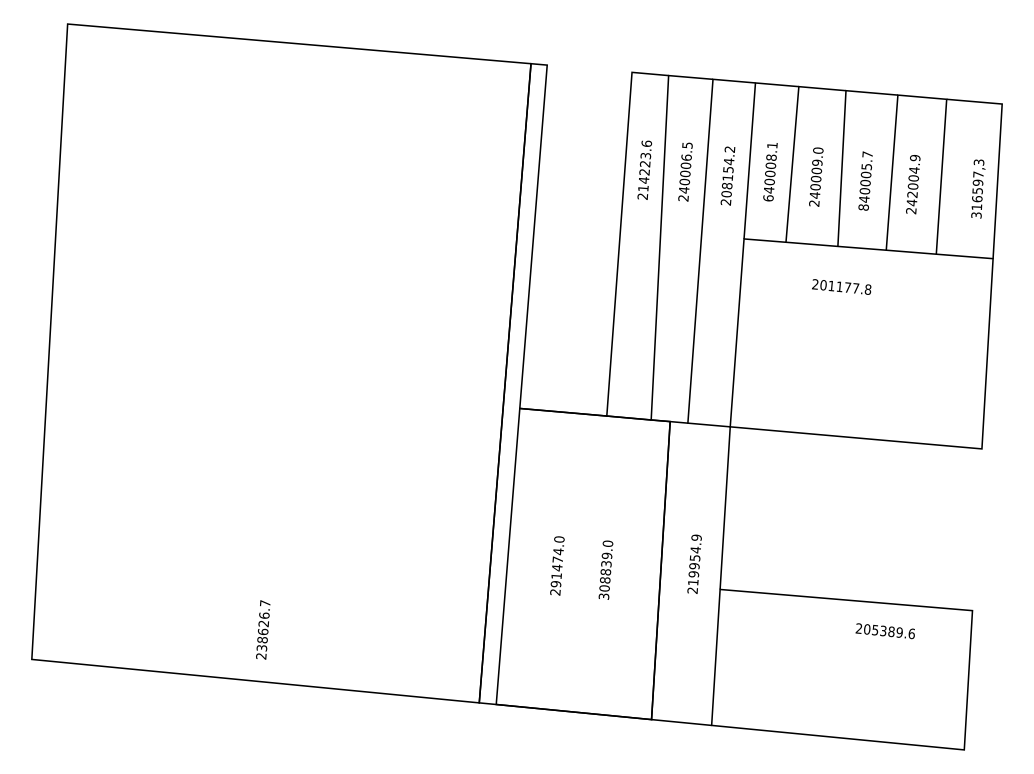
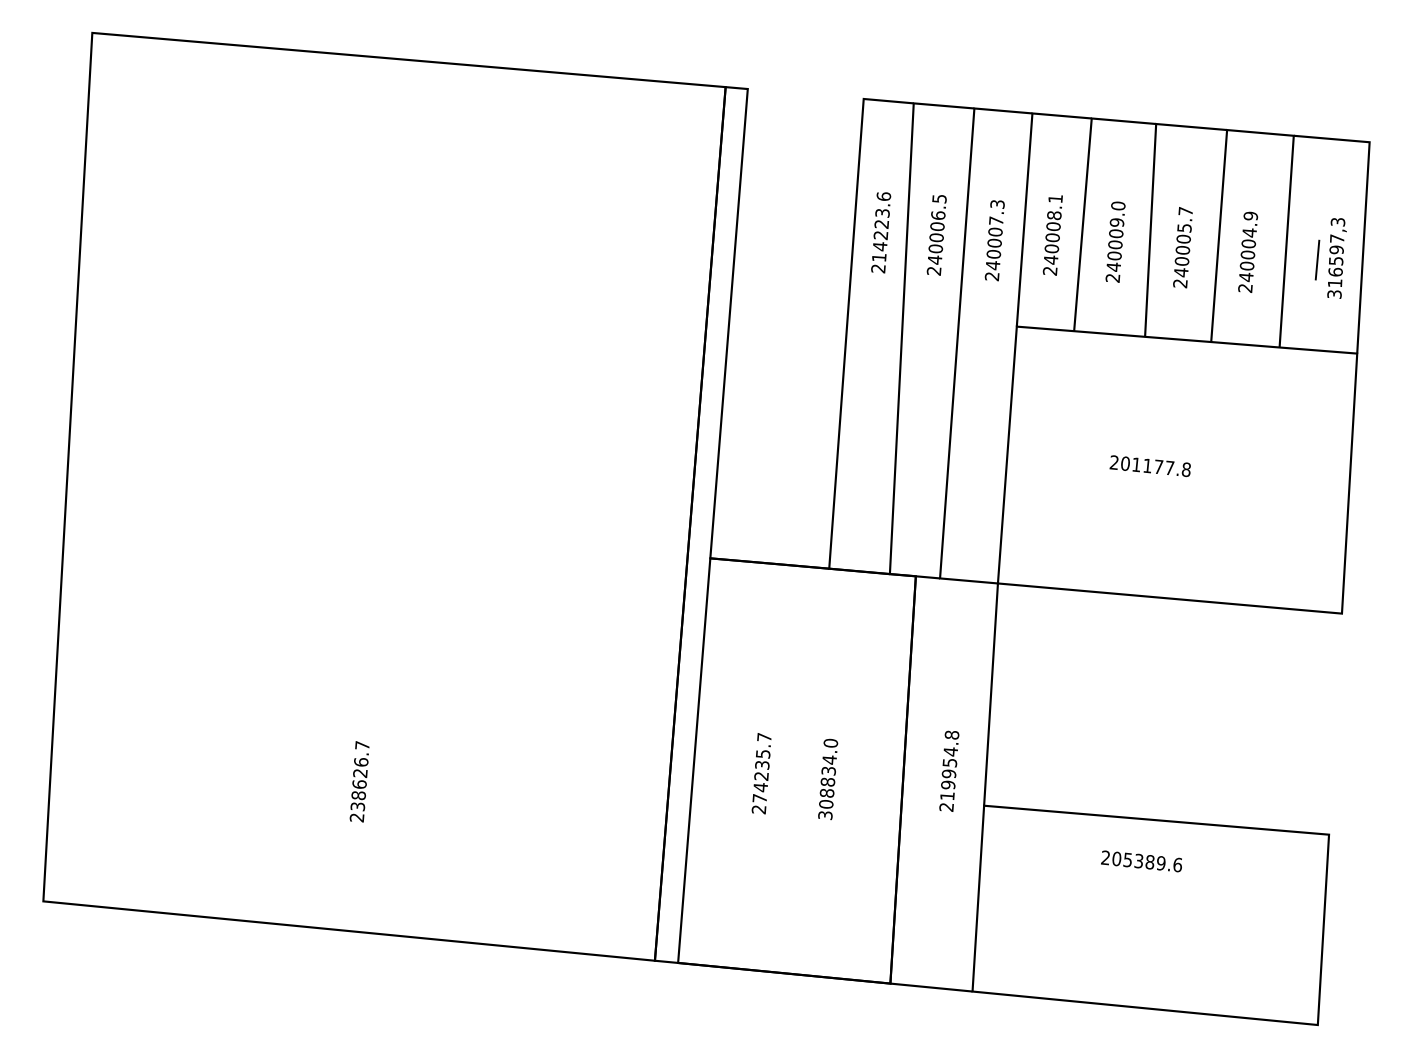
text: (728, 171) -> (995, 234), 208154.2 -> 240007.3
line: (963, 190) -> (1316, 260), added
text: (912, 194) -> (1247, 265), 242004.9 -> 240004.9
text: (768, 198) -> (1050, 271), 640008.1 -> 240008.1
text: (863, 207) -> (1180, 283), 840005.7 -> 240005.7
text: (841, 286) -> (1150, 465), moved
text: (696, 537) -> (951, 734), 219954.9 -> 219954.8
text: (606, 555) -> (828, 759), 308839.0 -> 308834.0
text: (557, 561) -> (761, 767), 291474.0 -> 274235.7
text: (263, 629) -> (360, 781), moved
text: (884, 631) -> (1140, 861), moved

